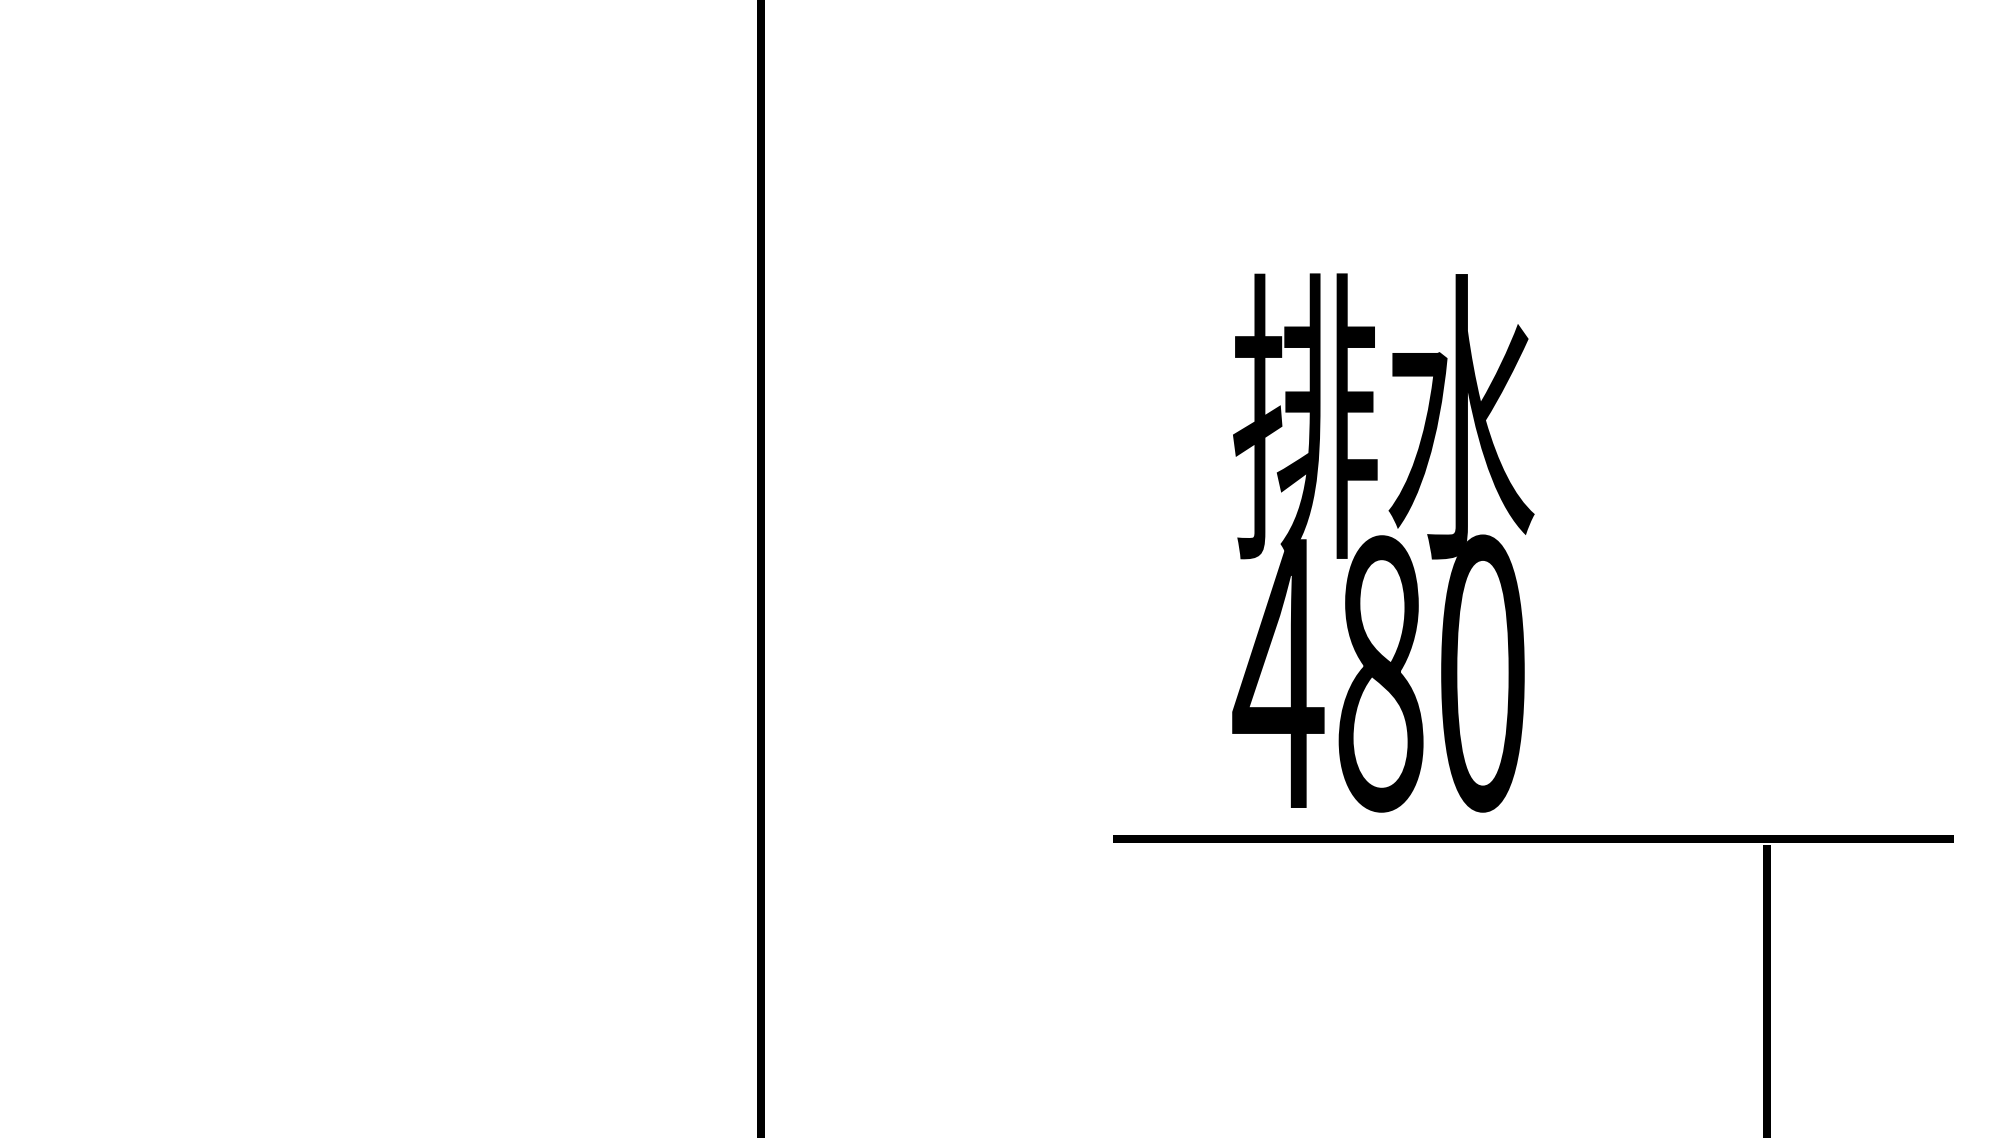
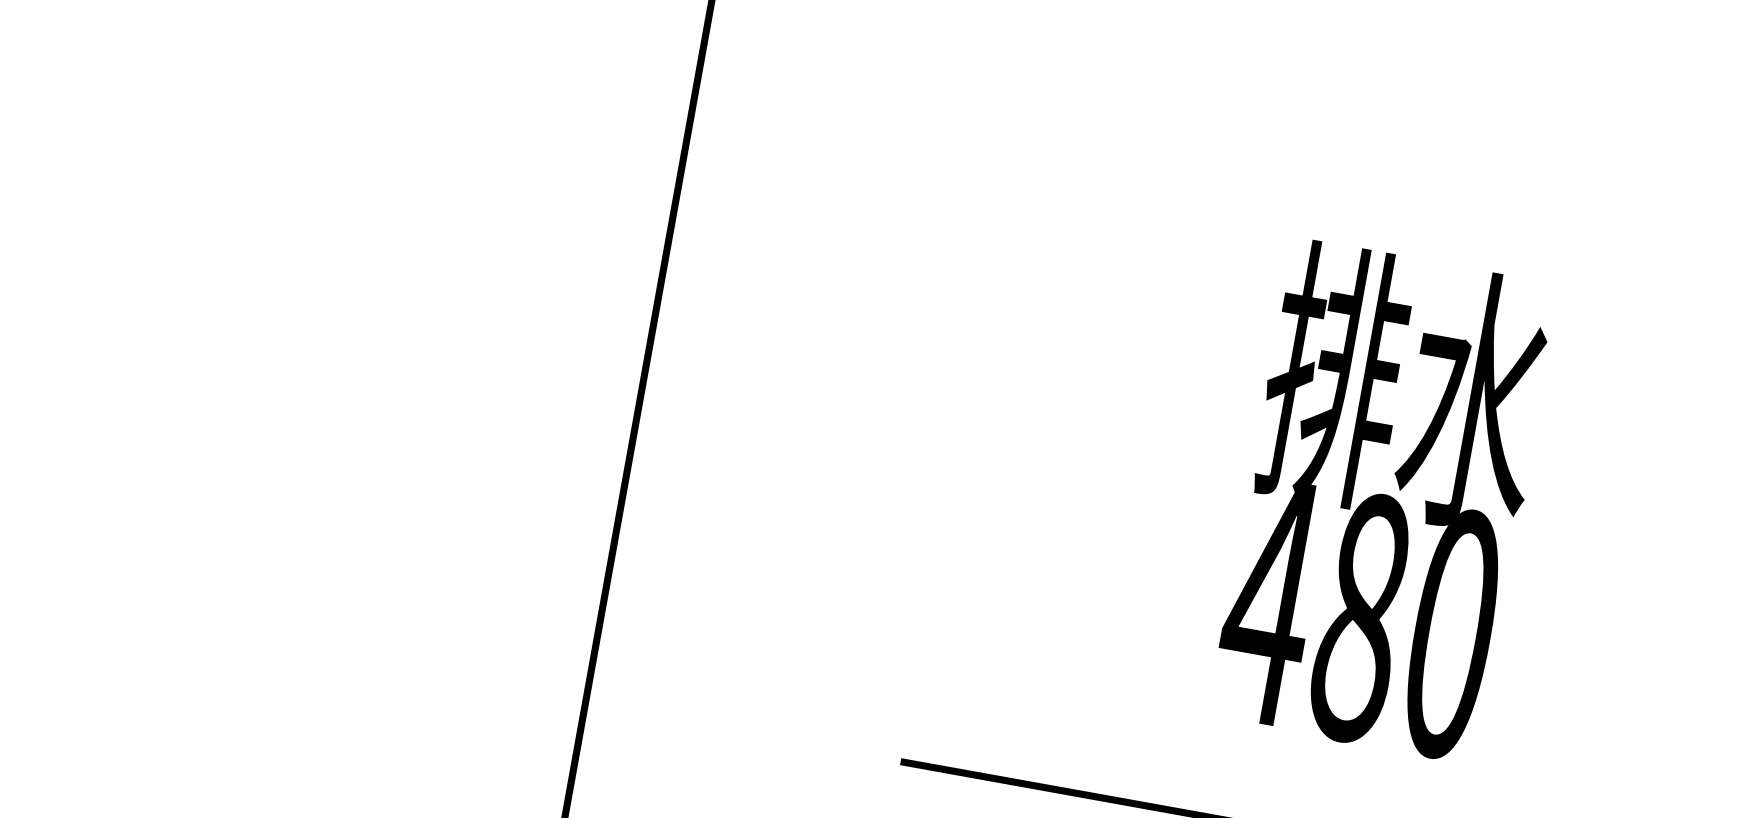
text: (1383, 542) -> (1384, 500), moved

